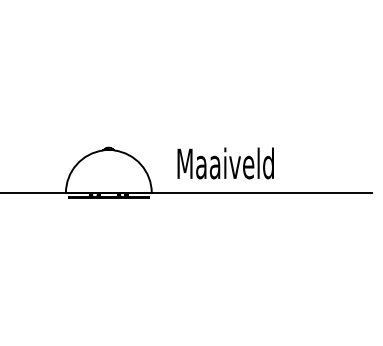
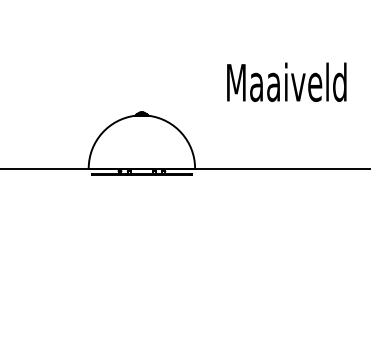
text: (225, 163) -> (286, 82), moved

